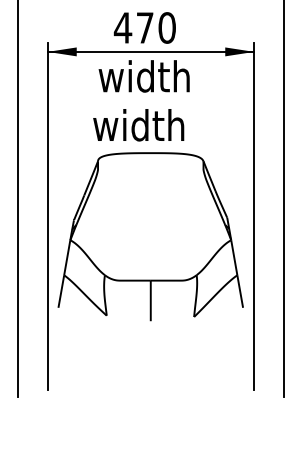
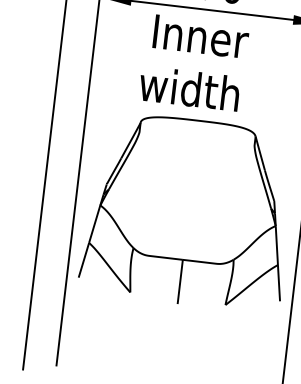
text: (143, 76) -> (201, 36), width -> Inner

